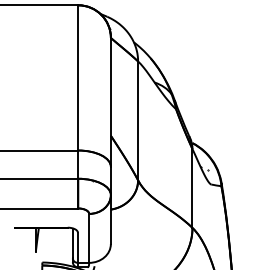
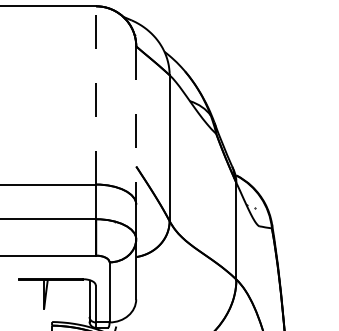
line: (78, 77) -> (96, 94), solid -> dashed
line: (111, 102) -> (136, 125), solid -> dashed

